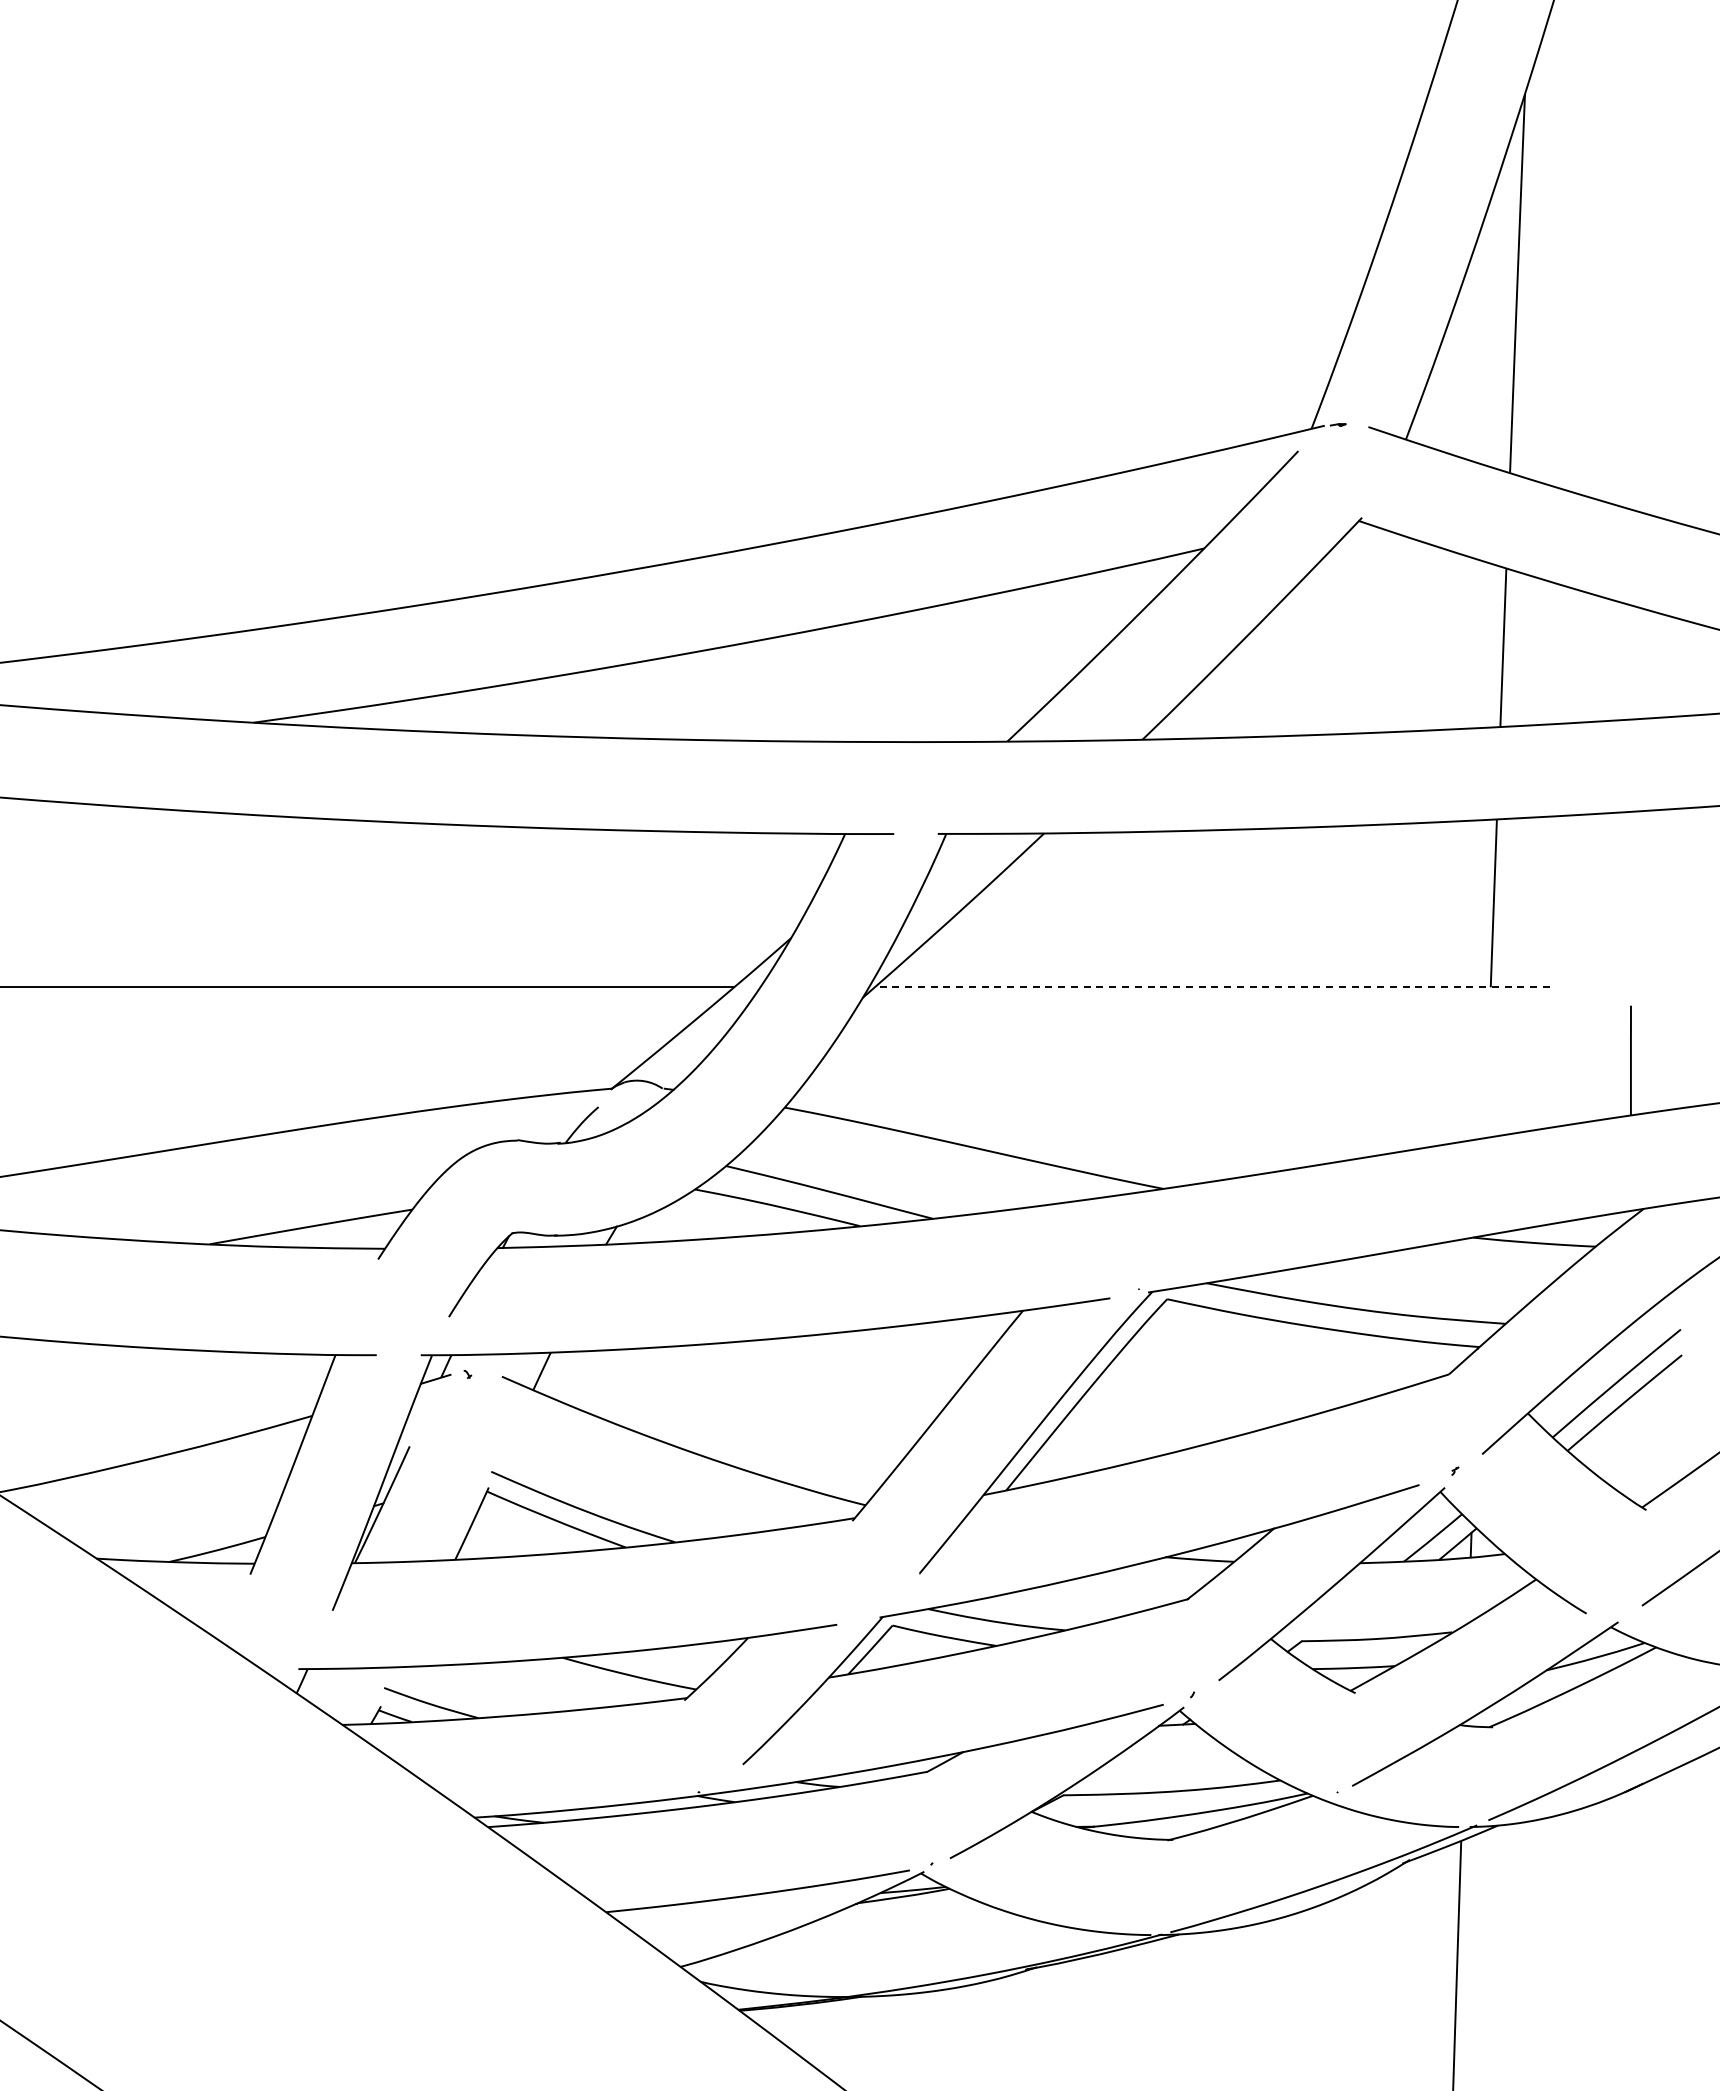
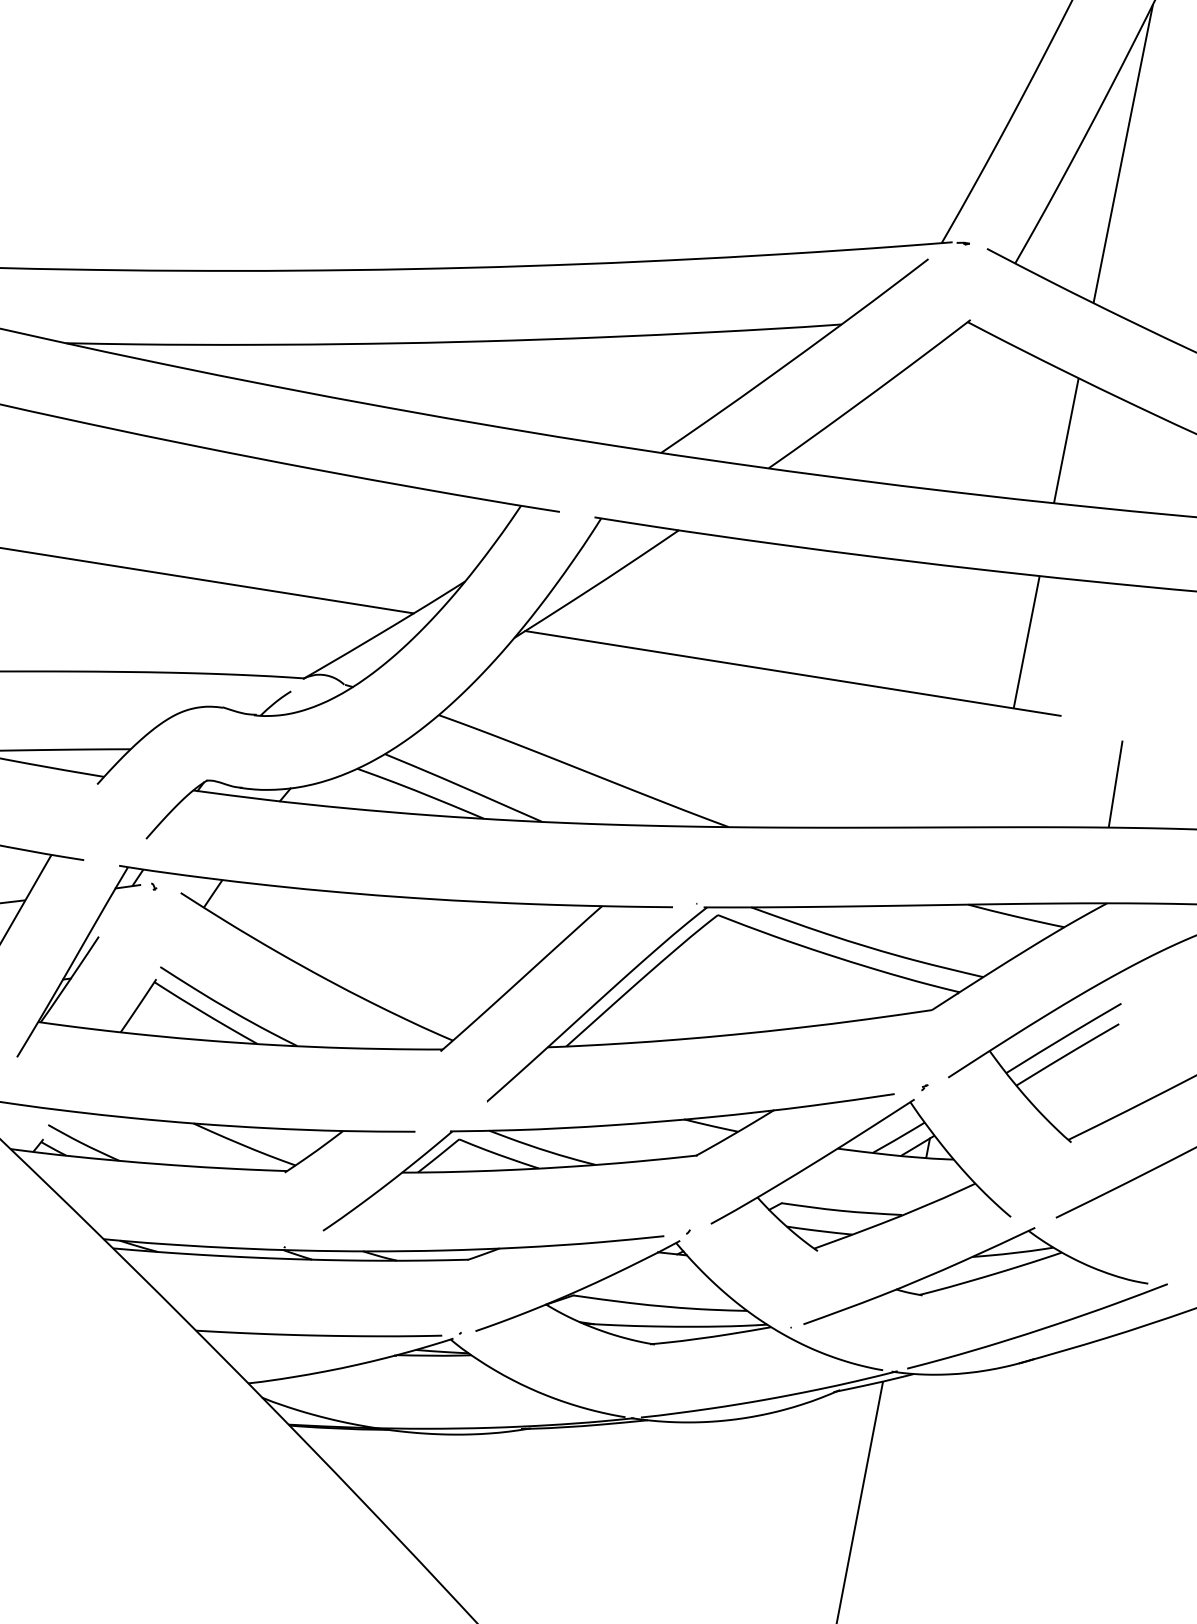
line: (1212, 987) -> (793, 673), dashed -> solid

